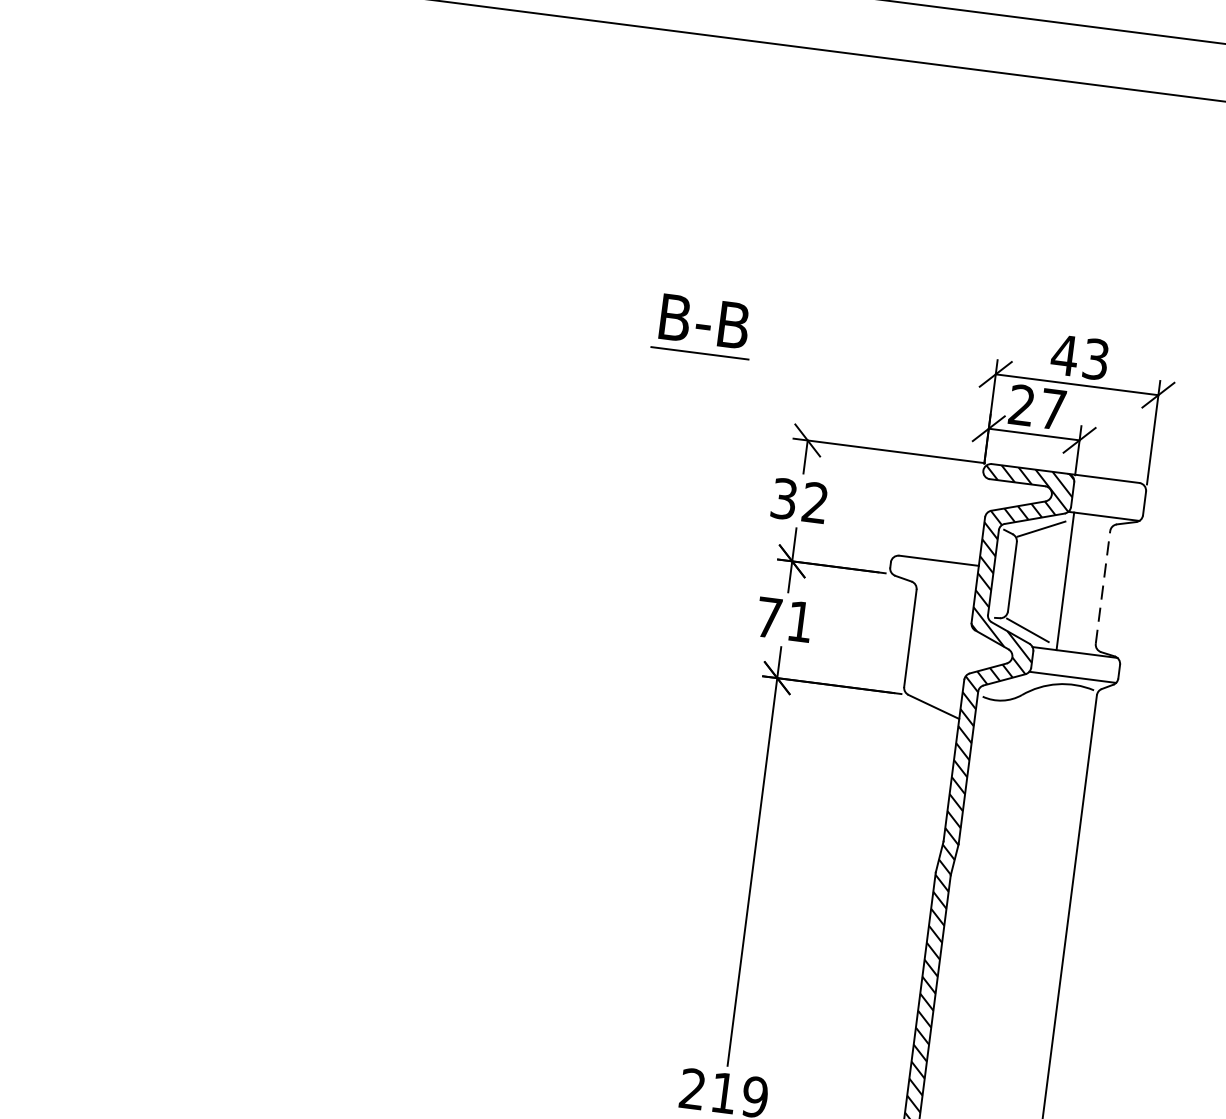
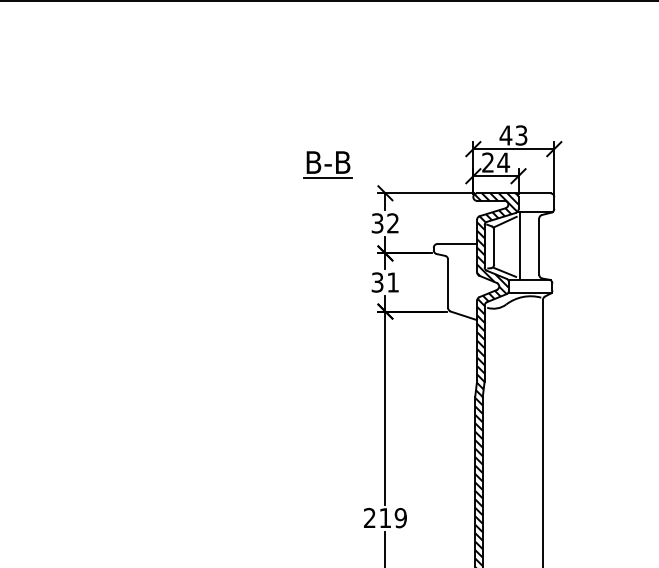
part: (702, 325) -> (327, 164), moved
text: (1052, 408) -> (503, 162), 27 -> 24
line: (1103, 587) -> (539, 246), dashed -> solid
text: (768, 617) -> (377, 282), 71 -> 31

